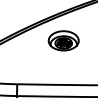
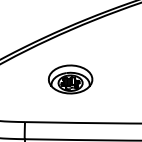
part: (63, 40) -> (70, 78), moved

